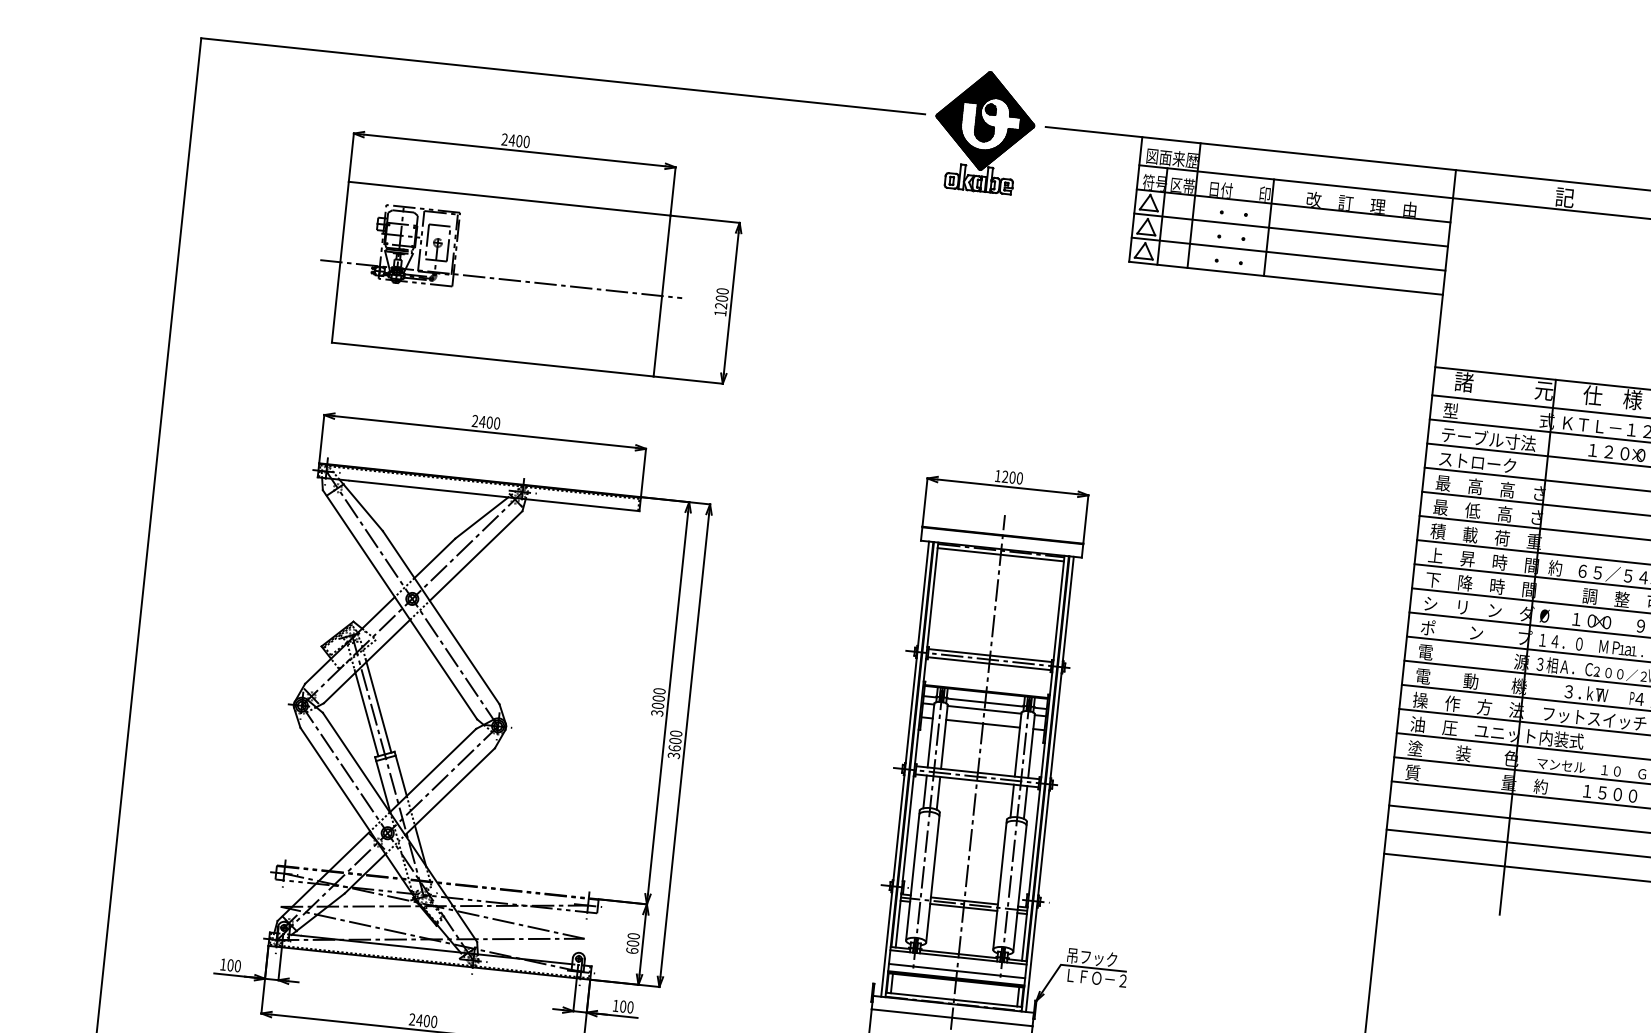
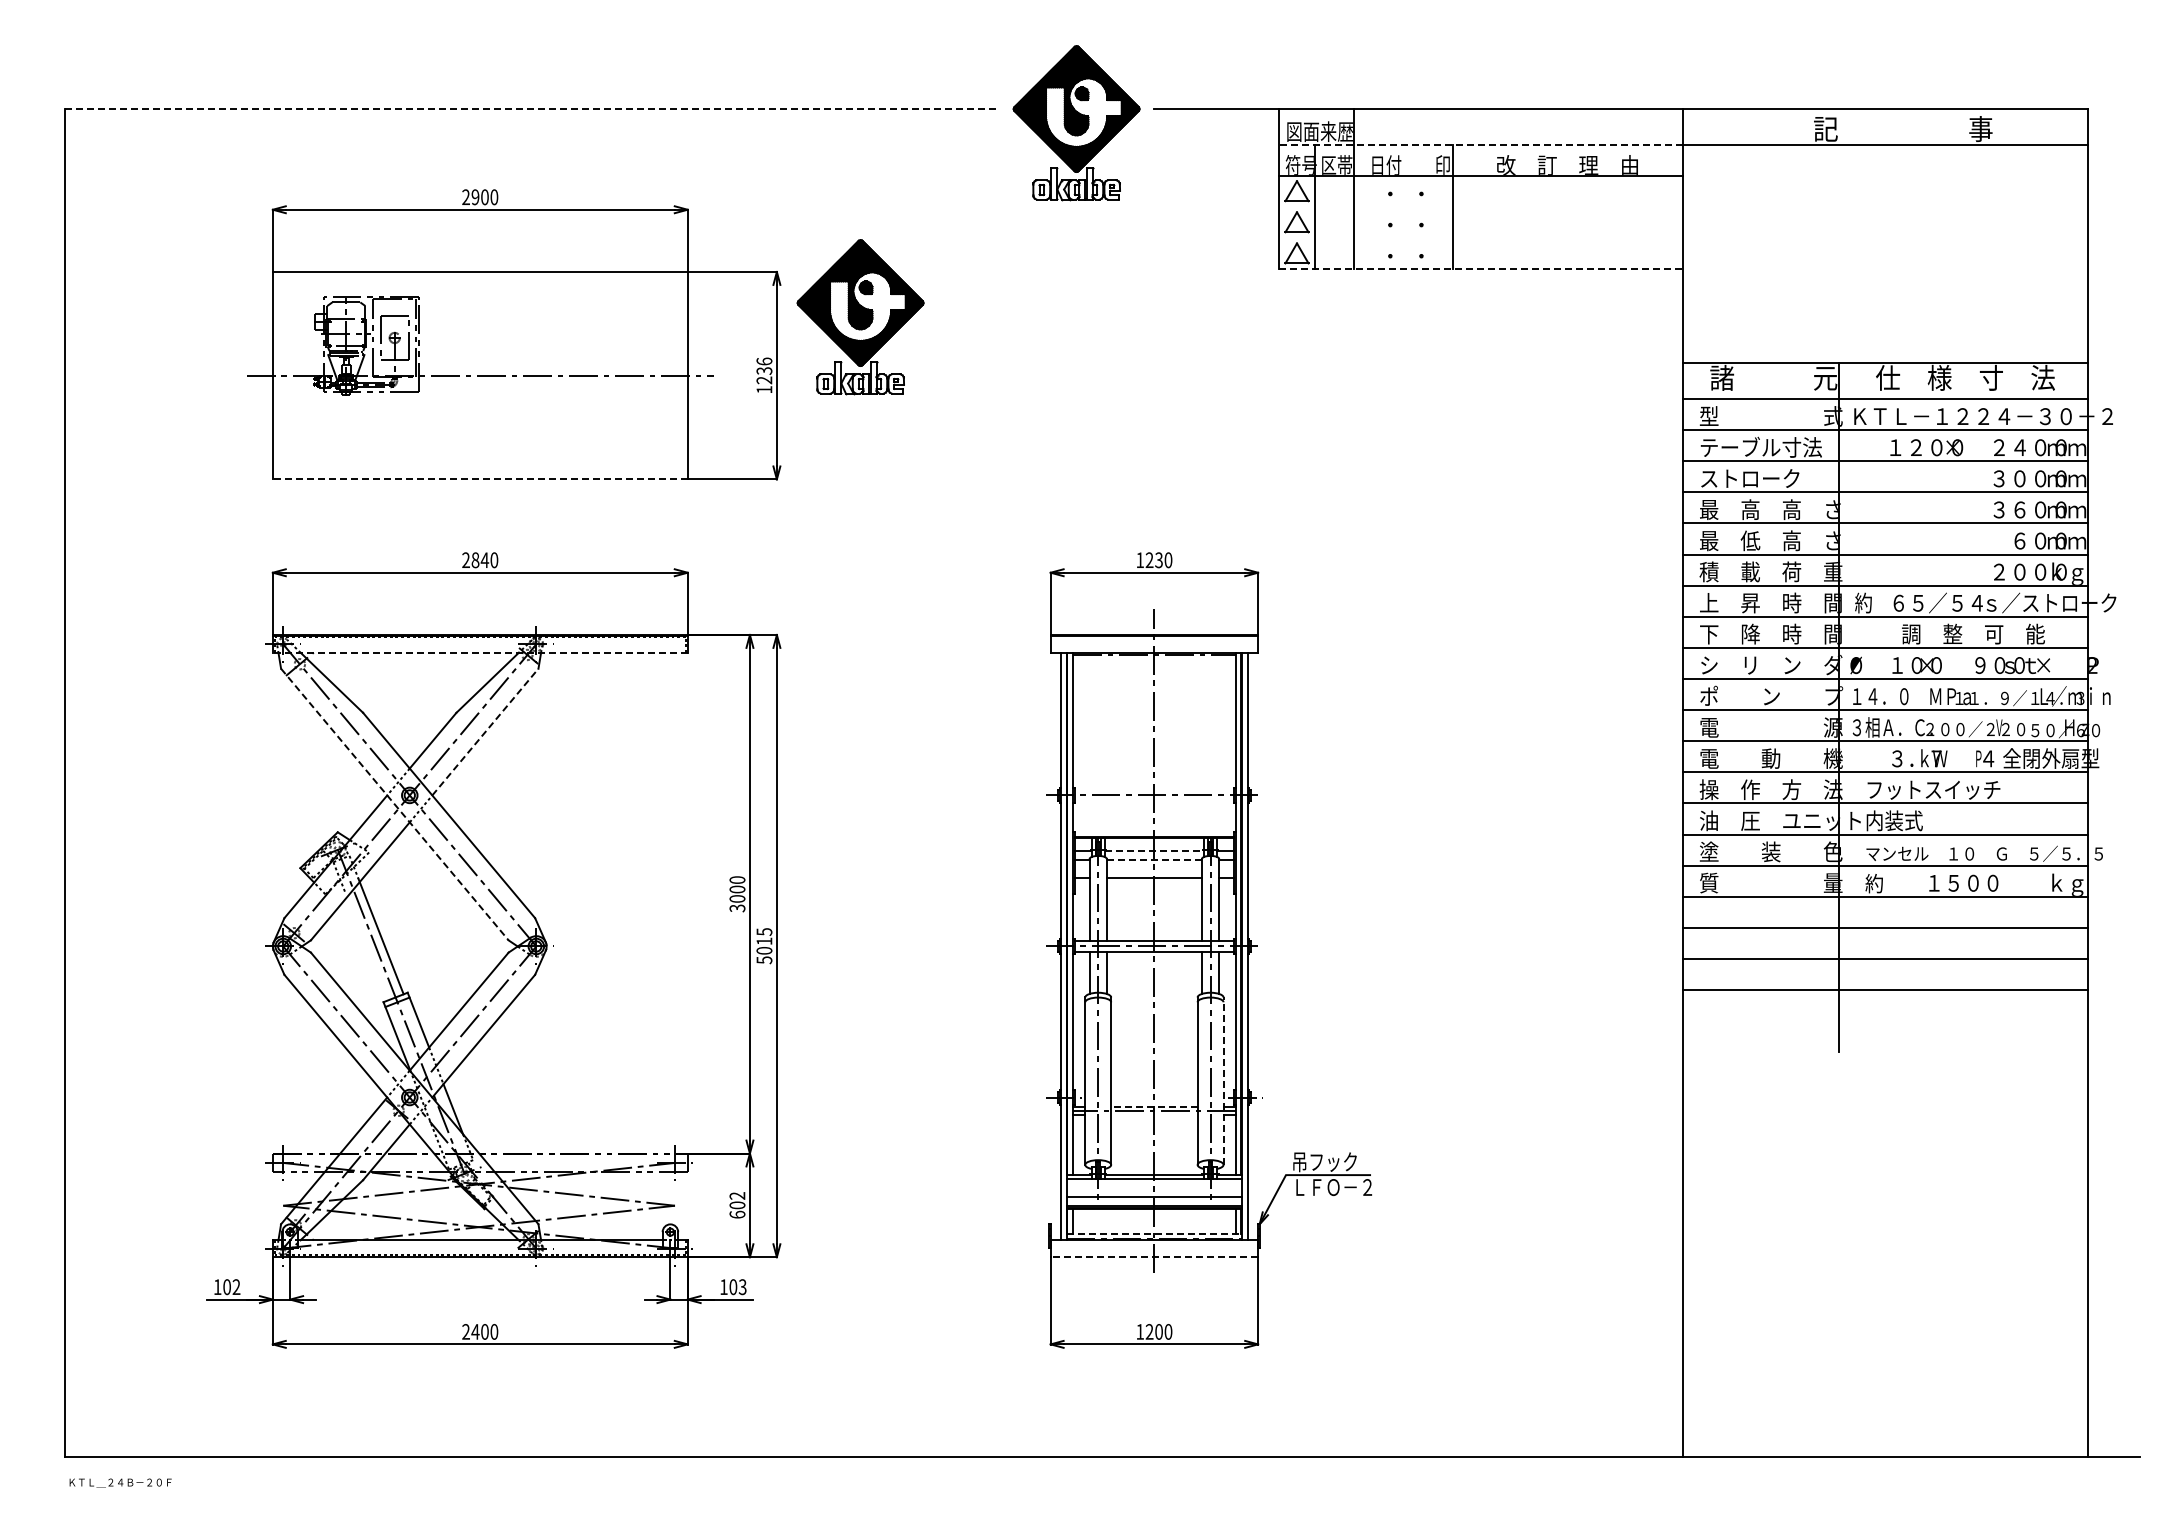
line: (563, 76) -> (532, 108), solid -> dashed
text: (512, 140) -> (475, 197), 2400 -> 2900
line: (1295, 181) -> (1480, 144), solid -> dashed
line: (1290, 230) -> (1480, 207), removed
line: (1288, 254) -> (1480, 238), removed
part: (800, 265) -> (860, 317), added
line: (1286, 278) -> (1481, 269), solid -> dashed
text: (722, 294) -> (764, 365), 1200 -> 1236
line: (492, 359) -> (479, 479), solid -> dashed
text: (486, 422) -> (480, 560), 2400 -> 2840
text: (1012, 477) -> (1158, 560), 1200 -> 1230
line: (477, 494) -> (479, 653), solid -> dashed
line: (1000, 554) -> (1153, 660), removed
line: (476, 556) -> (485, 732), solid -> dashed
line: (400, 604) -> (395, 804), solid -> dashed
line: (990, 655) -> (1154, 790), removed
line: (989, 663) -> (1154, 800), removed
line: (985, 702) -> (1154, 850), solid -> dashed
line: (984, 710) -> (1154, 860), solid -> dashed
line: (366, 712) -> (366, 946), removed
text: (675, 744) -> (764, 945), 3600 -> 5015
line: (1020, 887) -> (1223, 1081), solid -> dashed
line: (963, 900) -> (1153, 1106), solid -> dashed
line: (963, 907) -> (1154, 1114), removed
text: (633, 935) -> (737, 1195), 600 -> 602
text: (237, 966) -> (236, 1287), 100 -> 102
line: (954, 1000) -> (1154, 1234), solid -> dashed
text: (630, 1006) -> (742, 1286), 100 -> 103
line: (952, 1017) -> (1154, 1257), solid -> dashed

